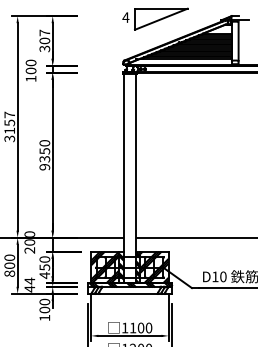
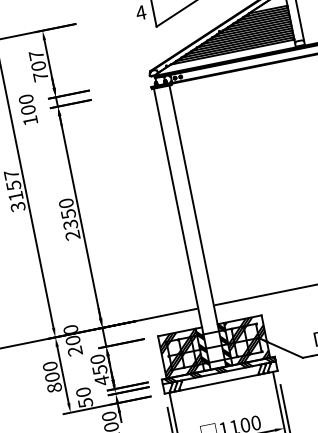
text: (44, 48) -> (40, 76), 307 -> 707
text: (45, 167) -> (73, 235), 9350 -> 2350
text: (29, 284) -> (83, 396), 44 -> 50

